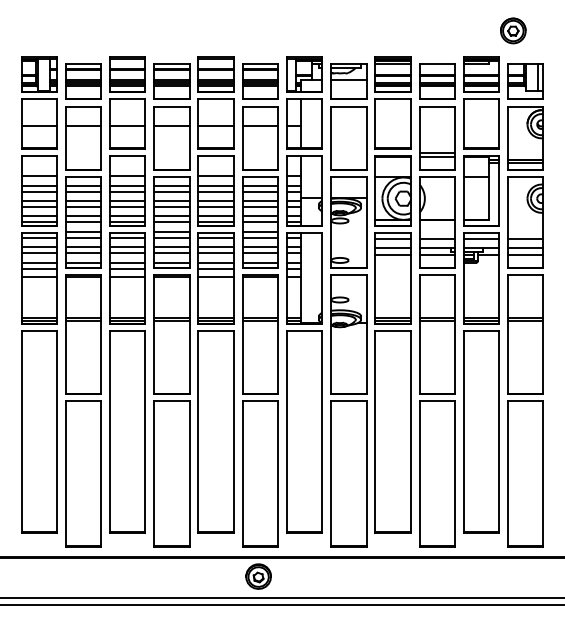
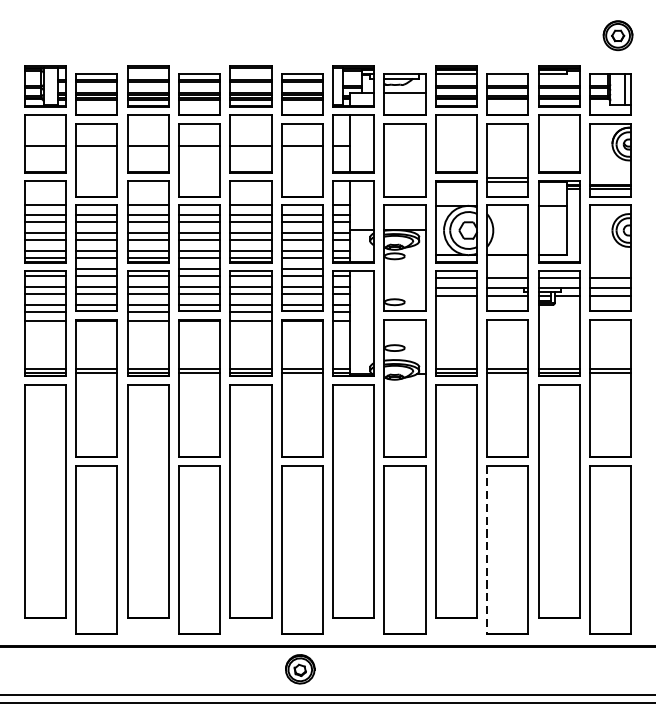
part: (513, 30) -> (618, 35), moved
line: (419, 473) -> (487, 549), solid -> dashed

